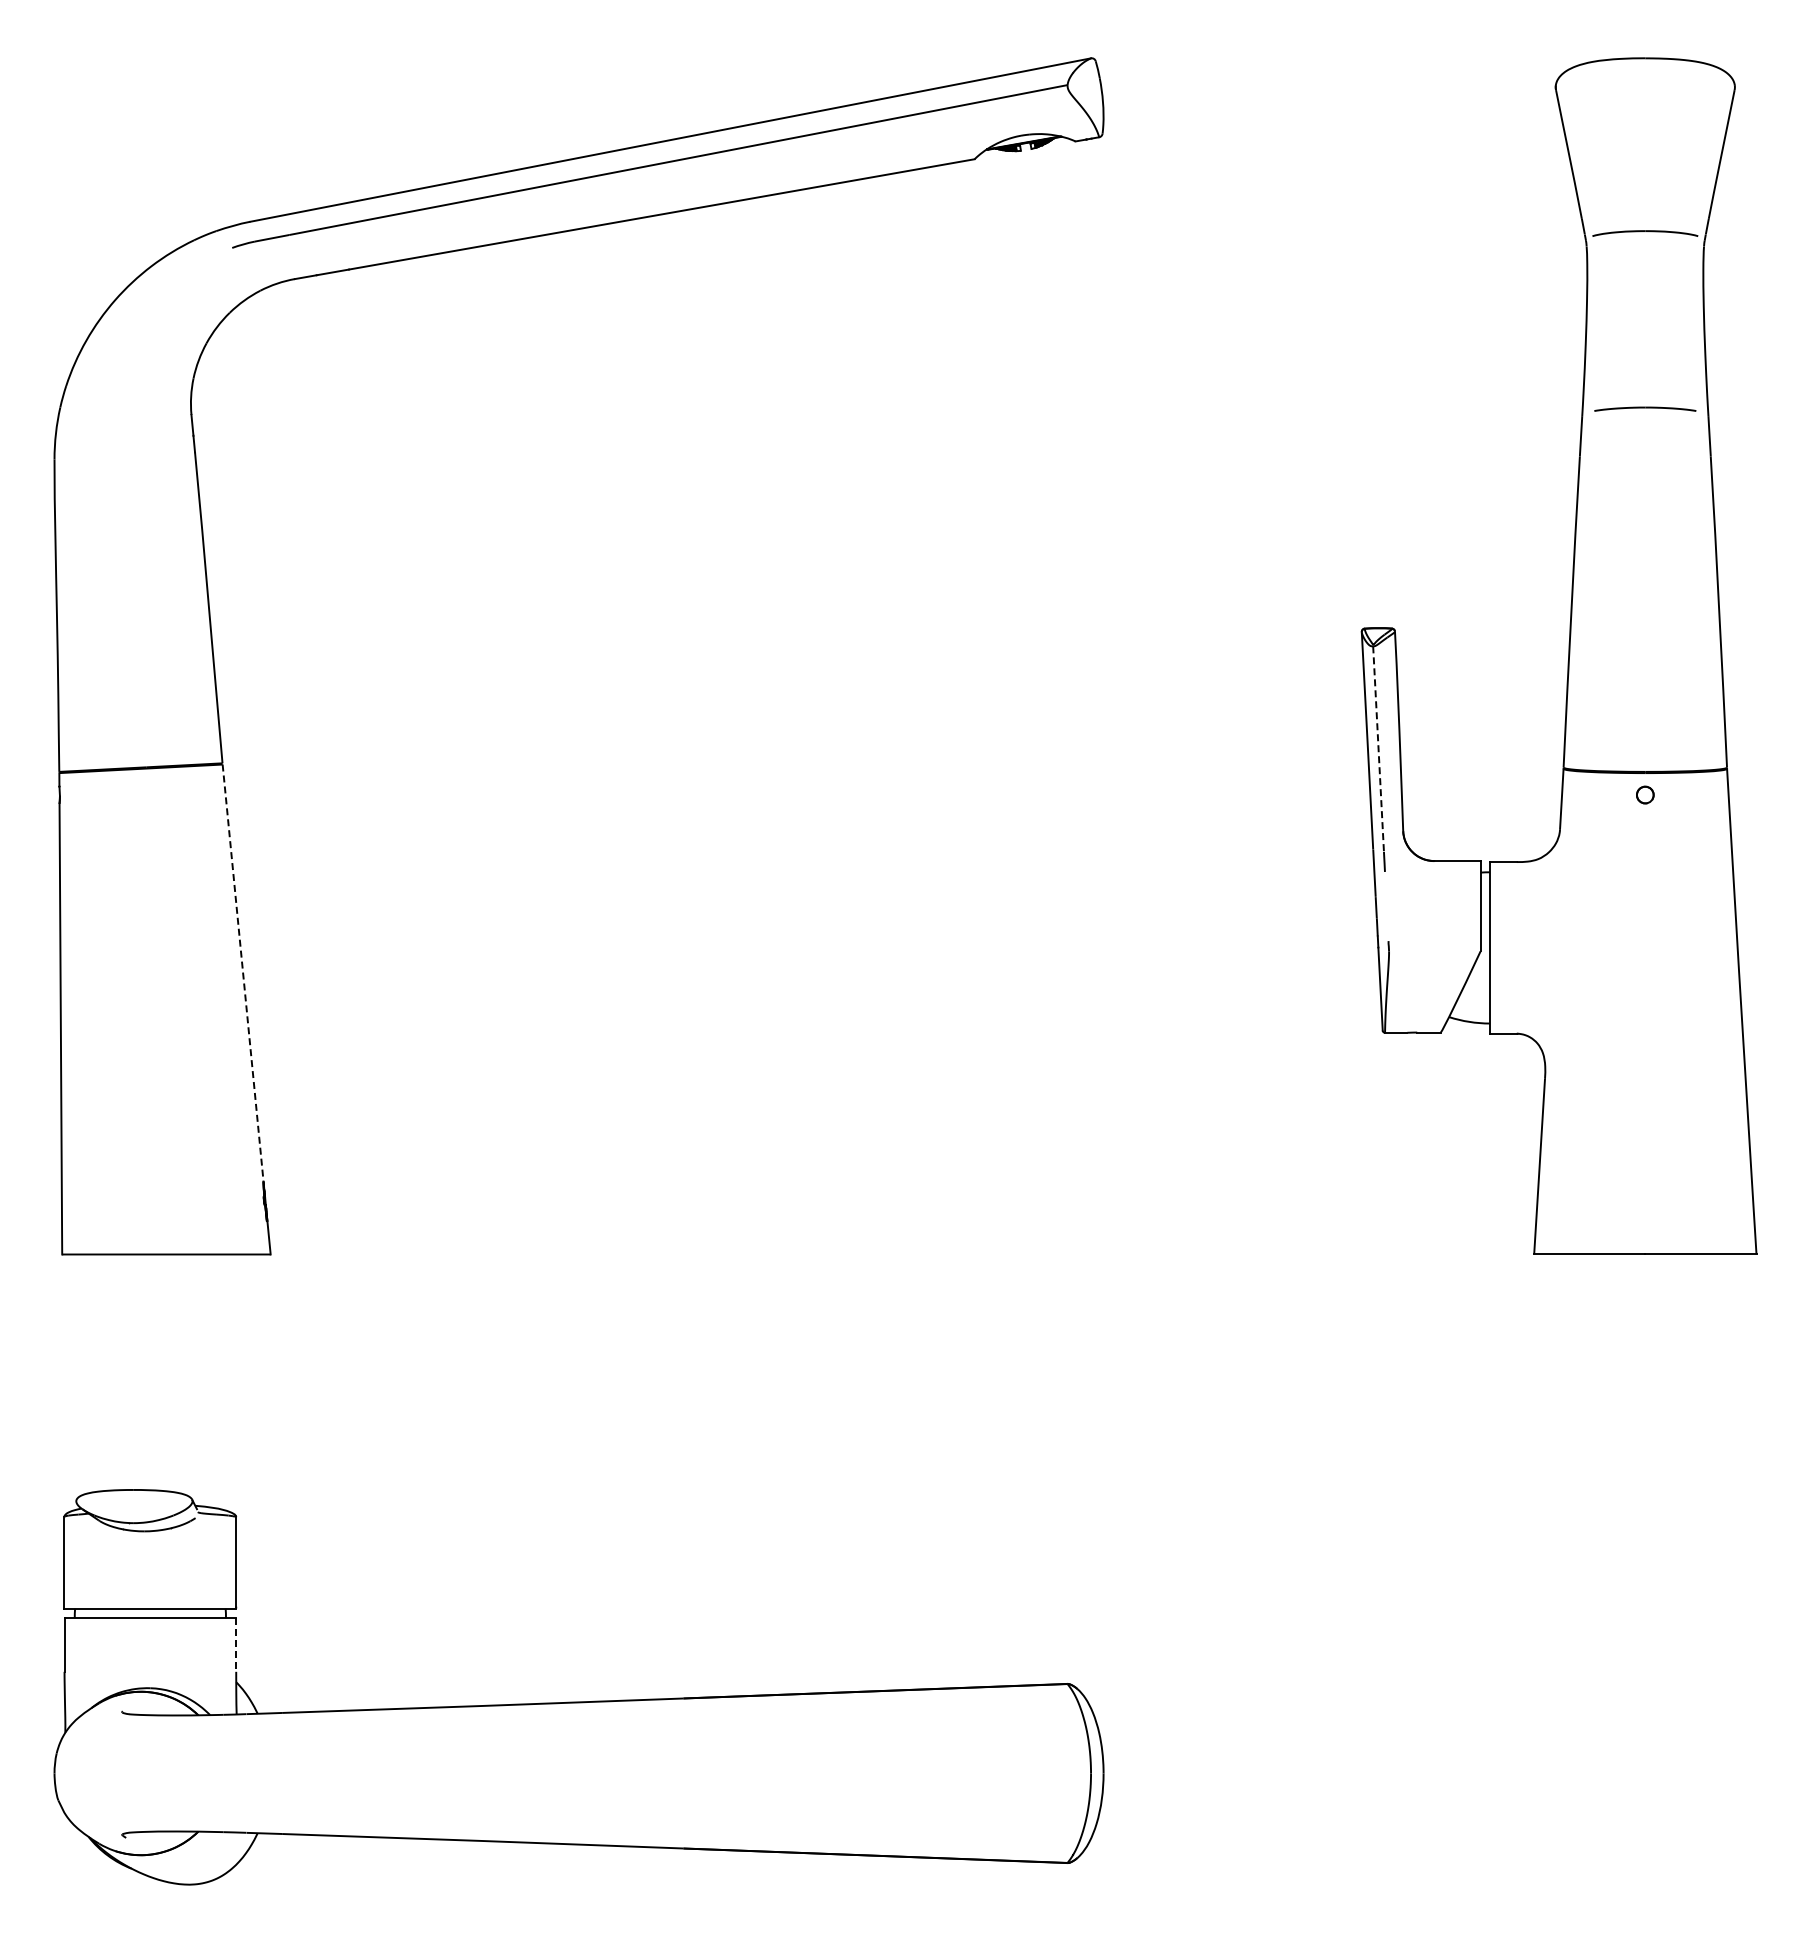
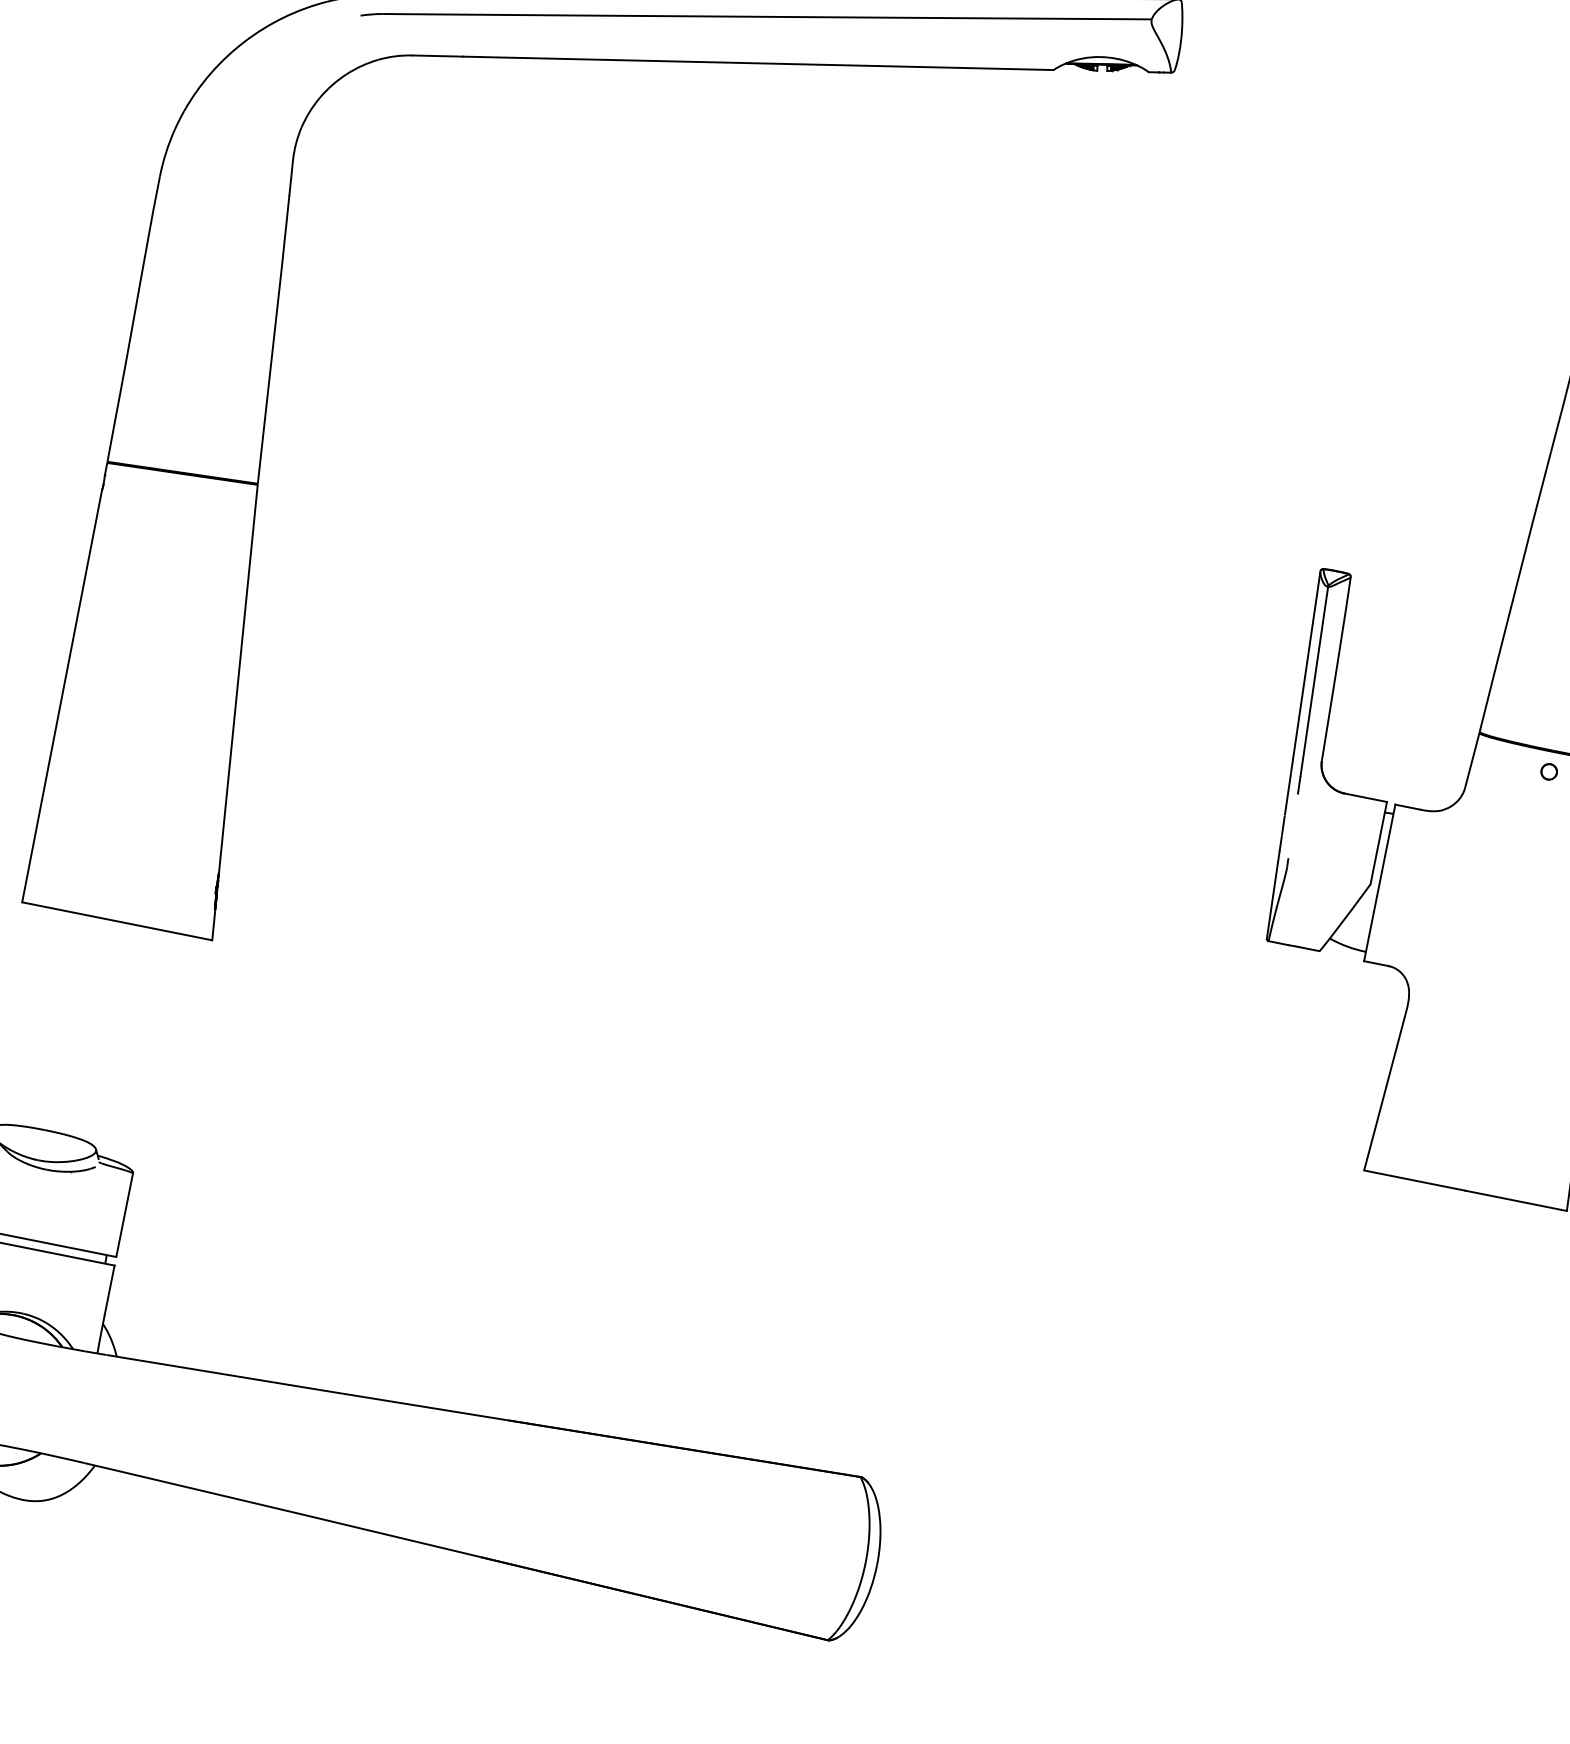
line: (1378, 749) -> (1314, 681), dashed -> solid
line: (243, 973) -> (238, 679), dashed -> solid
line: (236, 1645) -> (109, 1290), dashed -> solid

